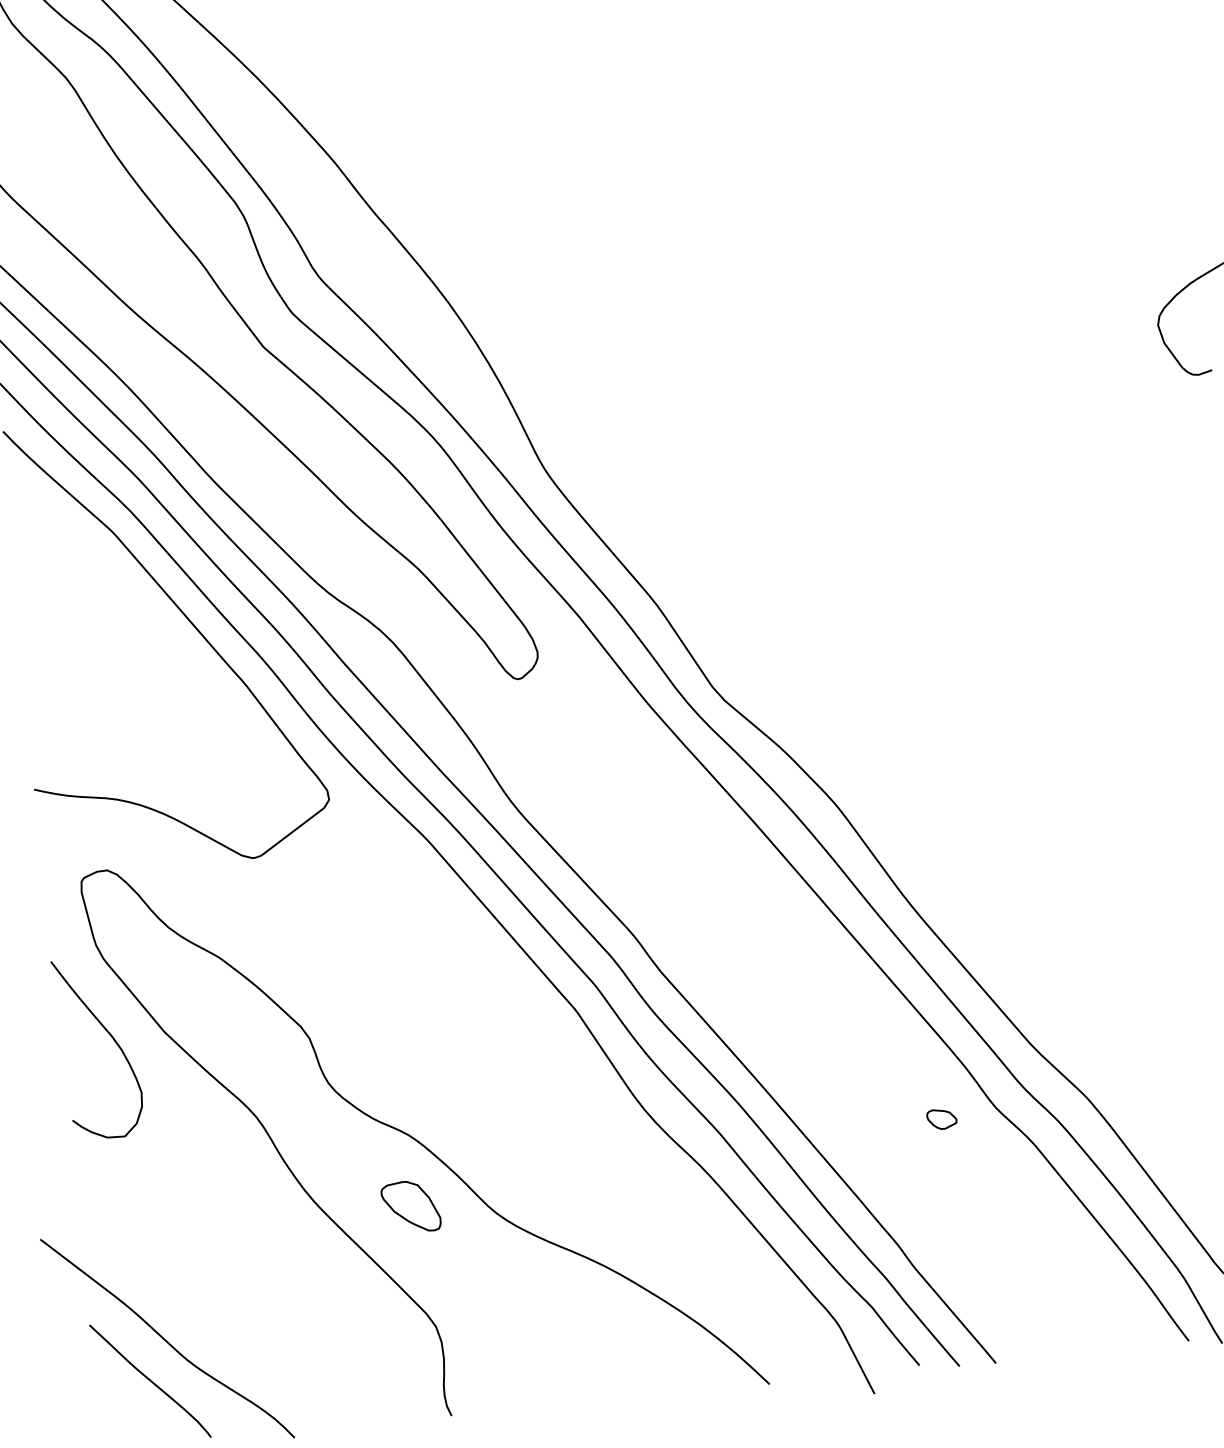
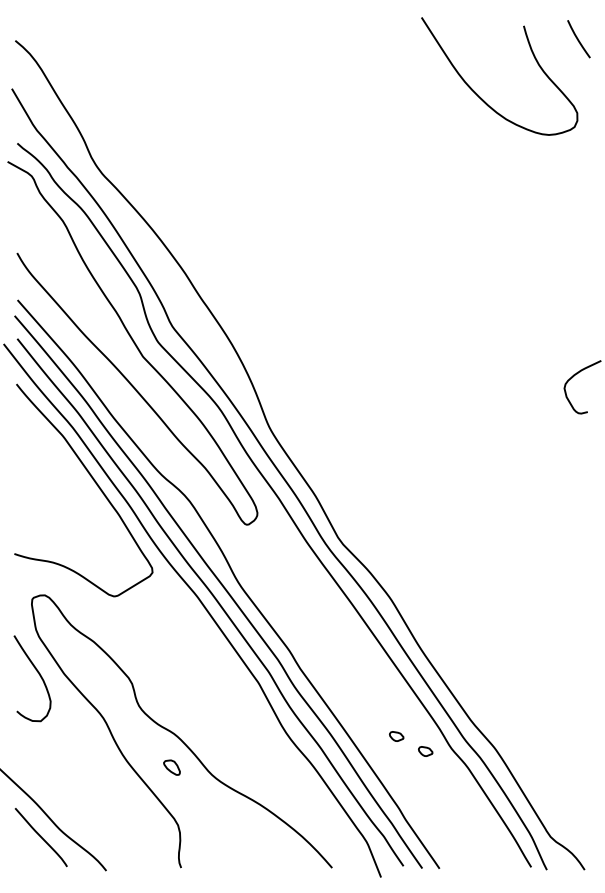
part: (877, 1093) -> (396, 736), added
part: (409, 1206) -> (171, 767), size x0.6

